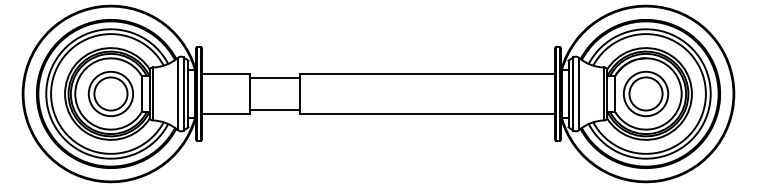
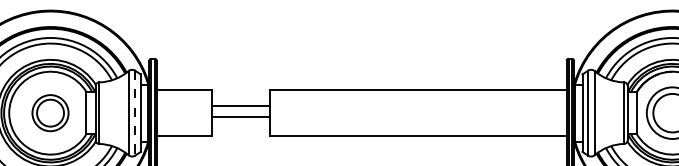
line: (274, 77) -> (240, 105), moved
part: (110, 93) -> (50, 112), size x0.7
line: (183, 93) -> (135, 112), solid -> dashed
line: (274, 110) -> (240, 117), moved

